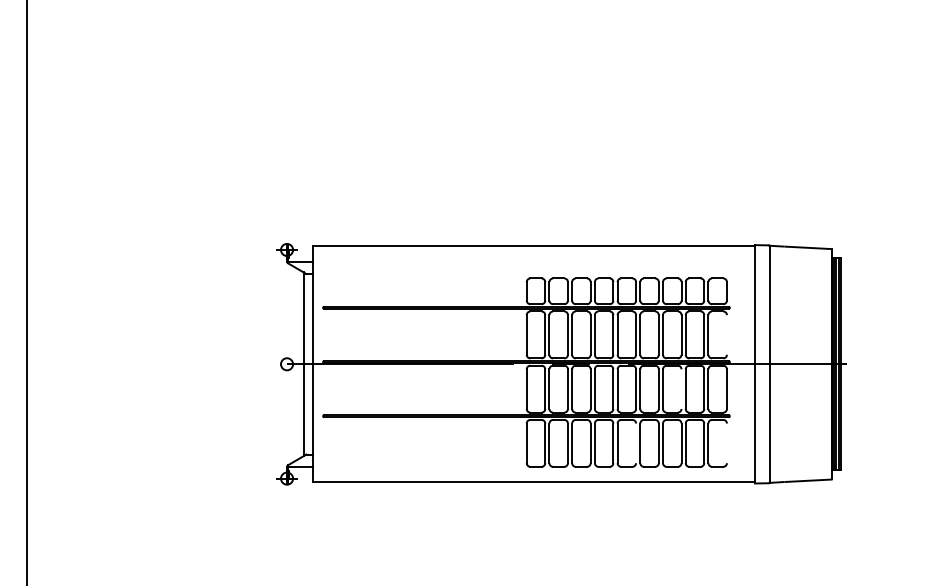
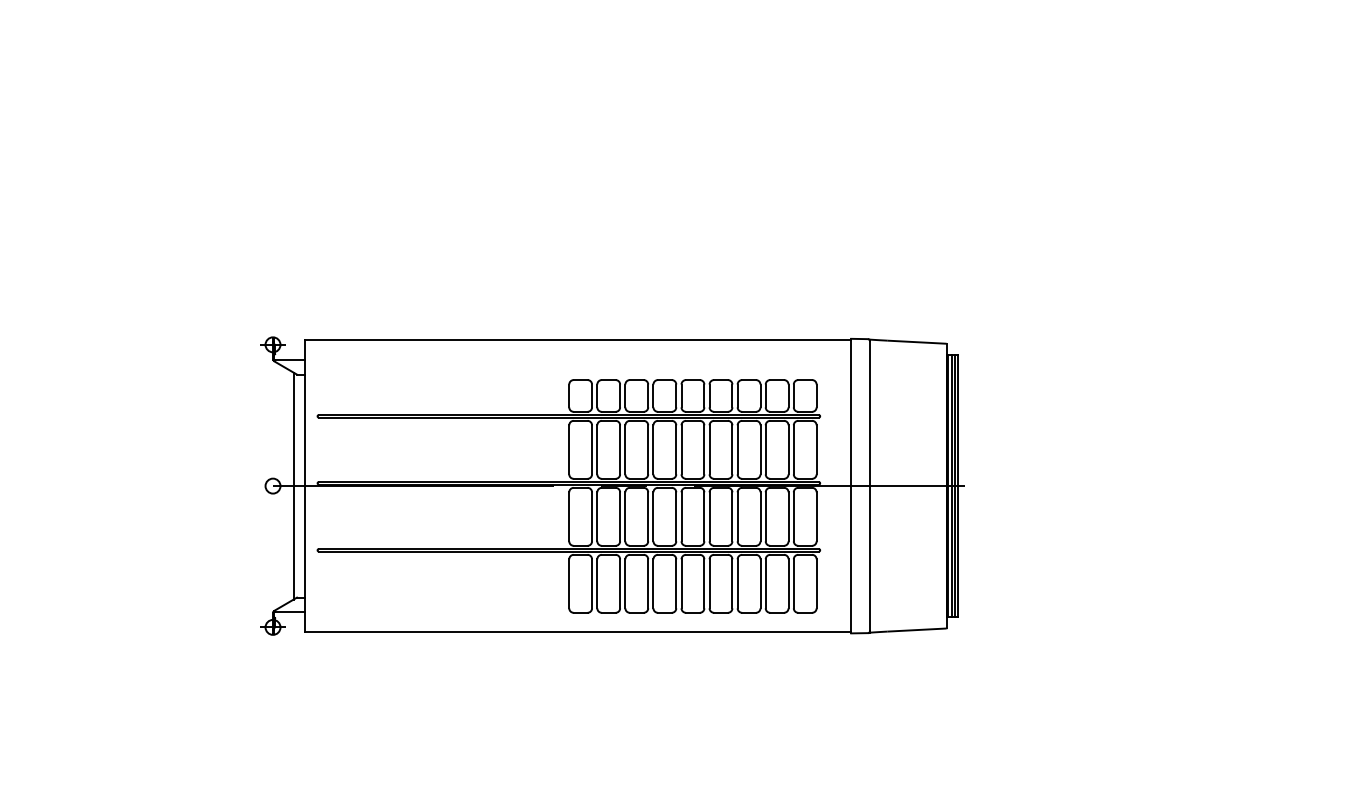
line: (726, 334) -> (816, 449), added
line: (681, 388) -> (760, 516), added
line: (636, 443) -> (704, 583), added
line: (726, 443) -> (816, 583), added

